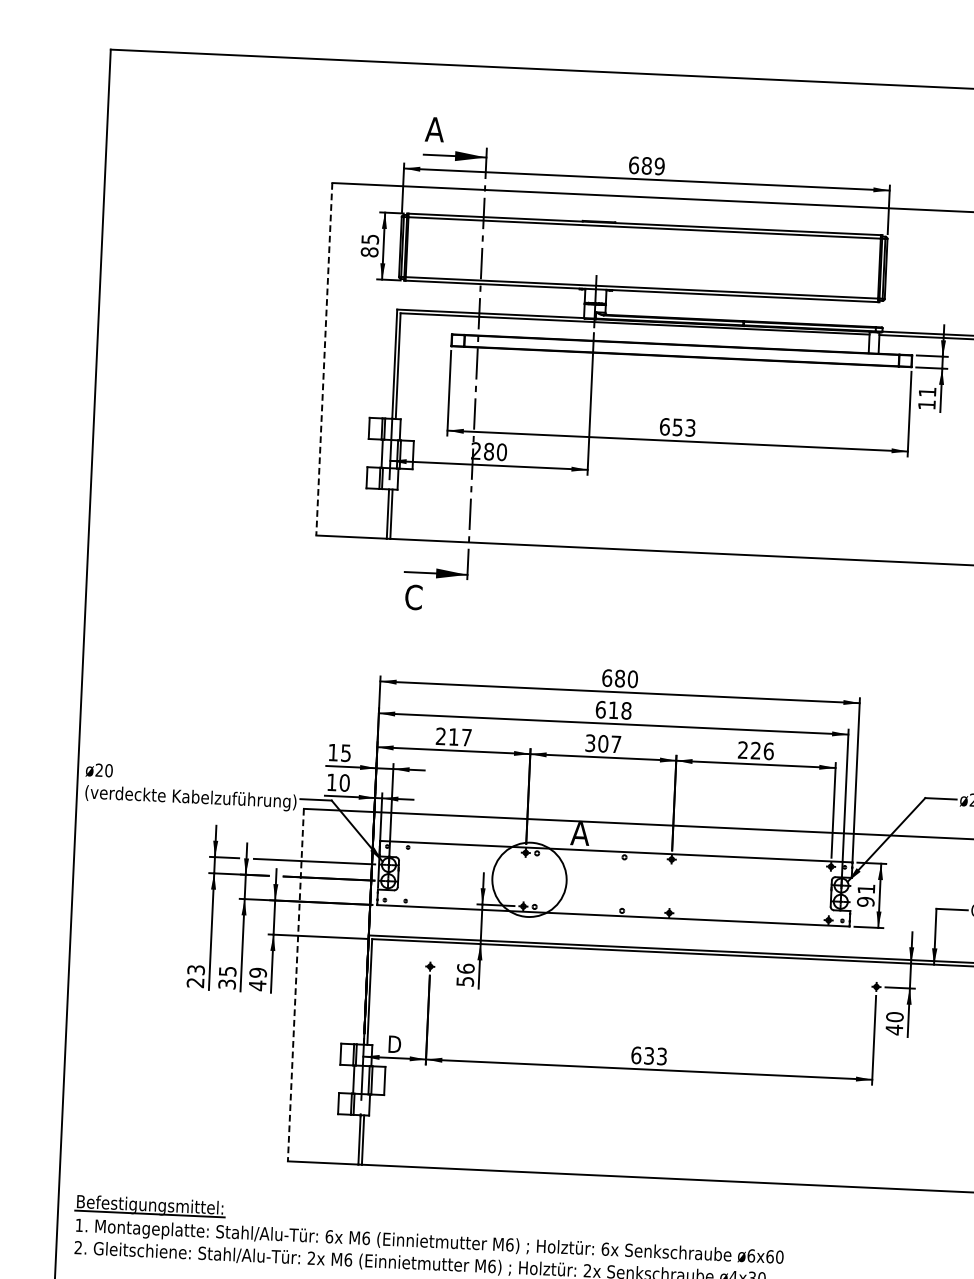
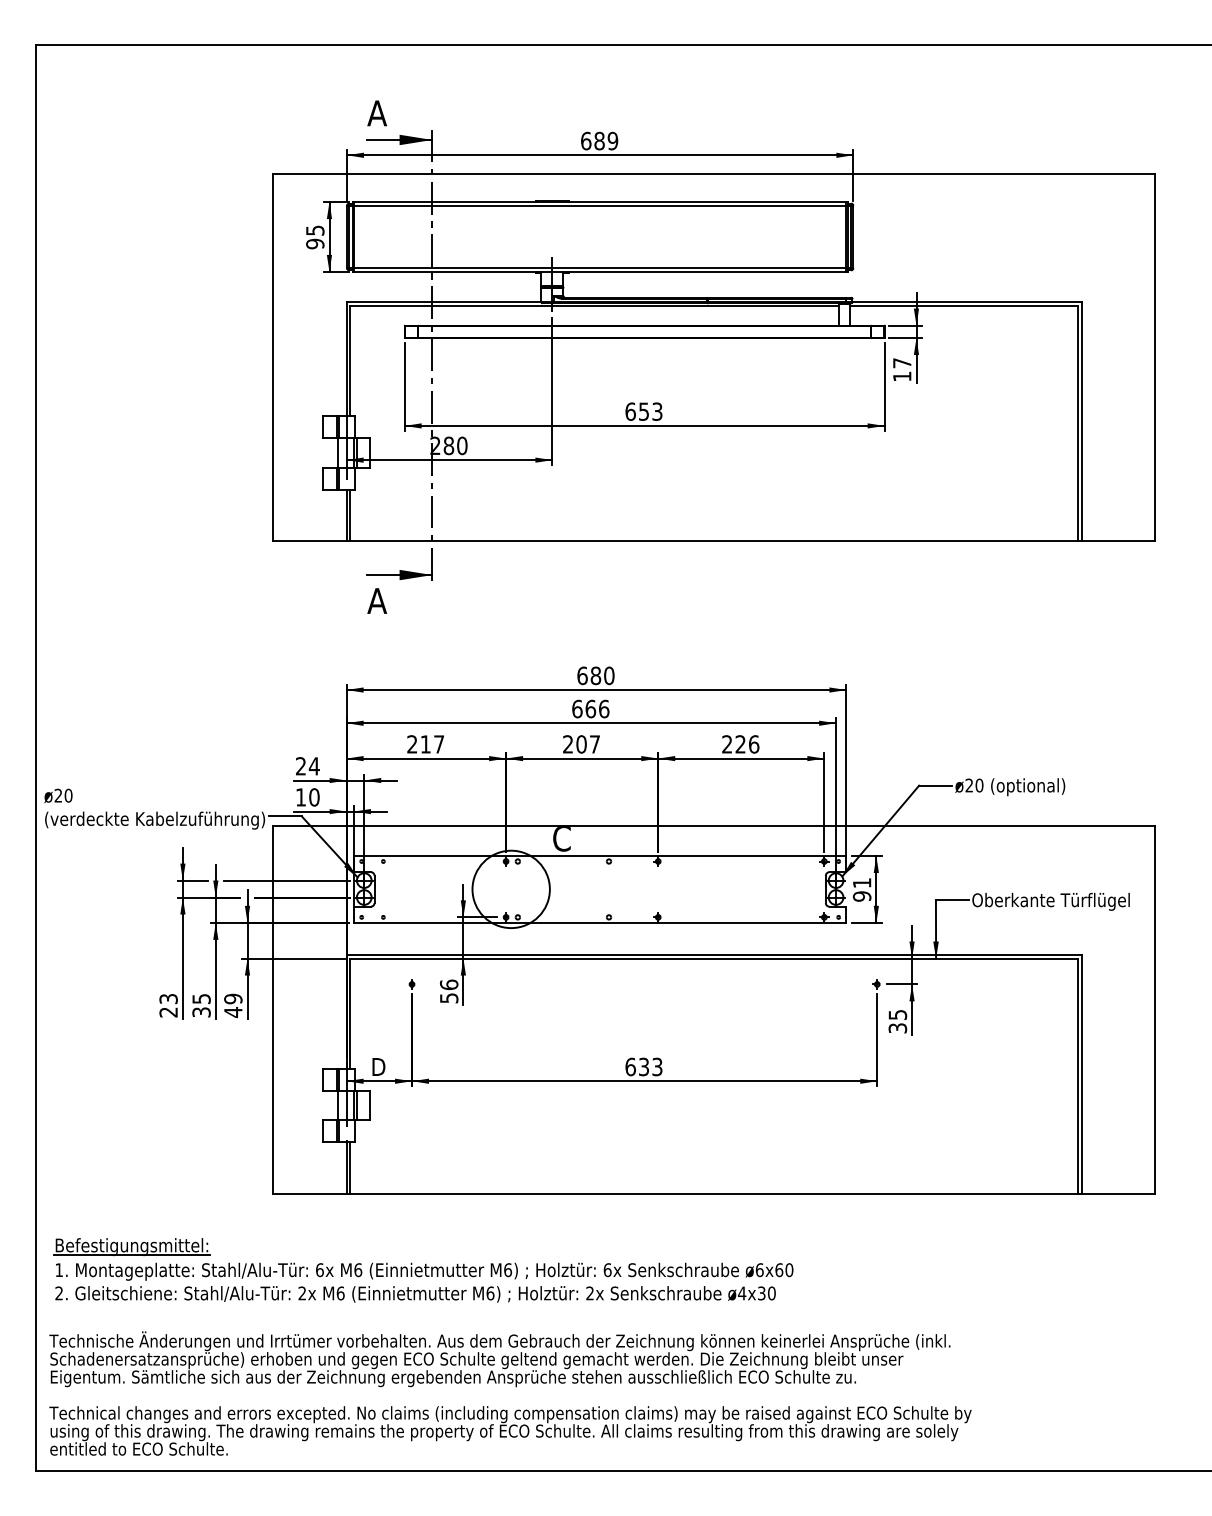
text: (369, 251) -> (315, 243), 85 -> 95
line: (324, 359) -> (273, 357), dashed -> solid
text: (927, 392) -> (902, 363), 11 -> 17
text: (413, 596) -> (377, 600), C -> A
text: (620, 710) -> (597, 708), 618 -> 666
text: (590, 743) -> (568, 744), 307 -> 207
text: (339, 753) -> (307, 766), 15 -> 24
text: (579, 834) -> (561, 839), A -> C
line: (296, 984) -> (273, 1009), dashed -> solid
text: (894, 1023) -> (897, 1021), 40 -> 35

